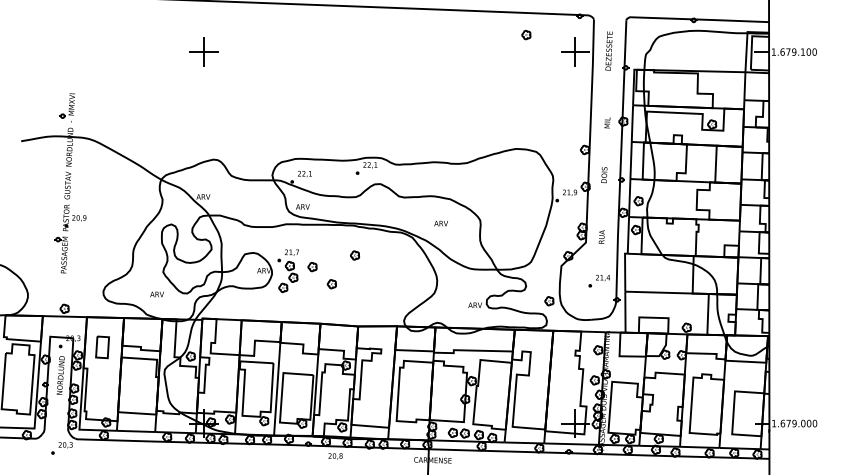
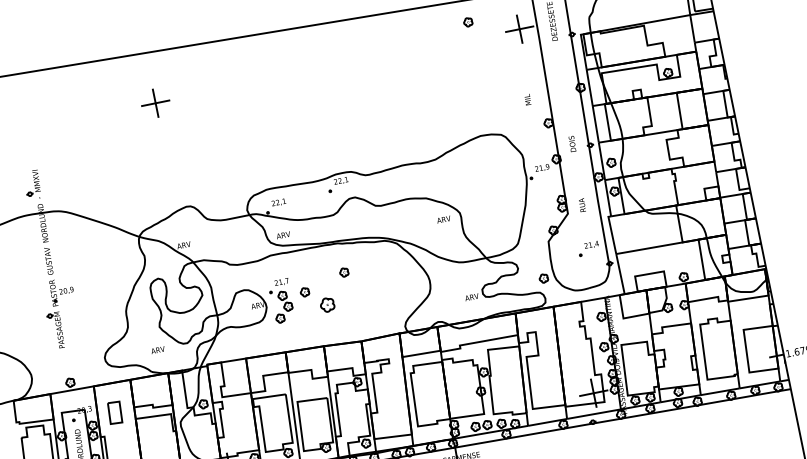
text: (607, 122) -> (527, 99), moved
text: (440, 223) -> (443, 219), moved
part: (331, 284) -> (326, 305), size x1.6

